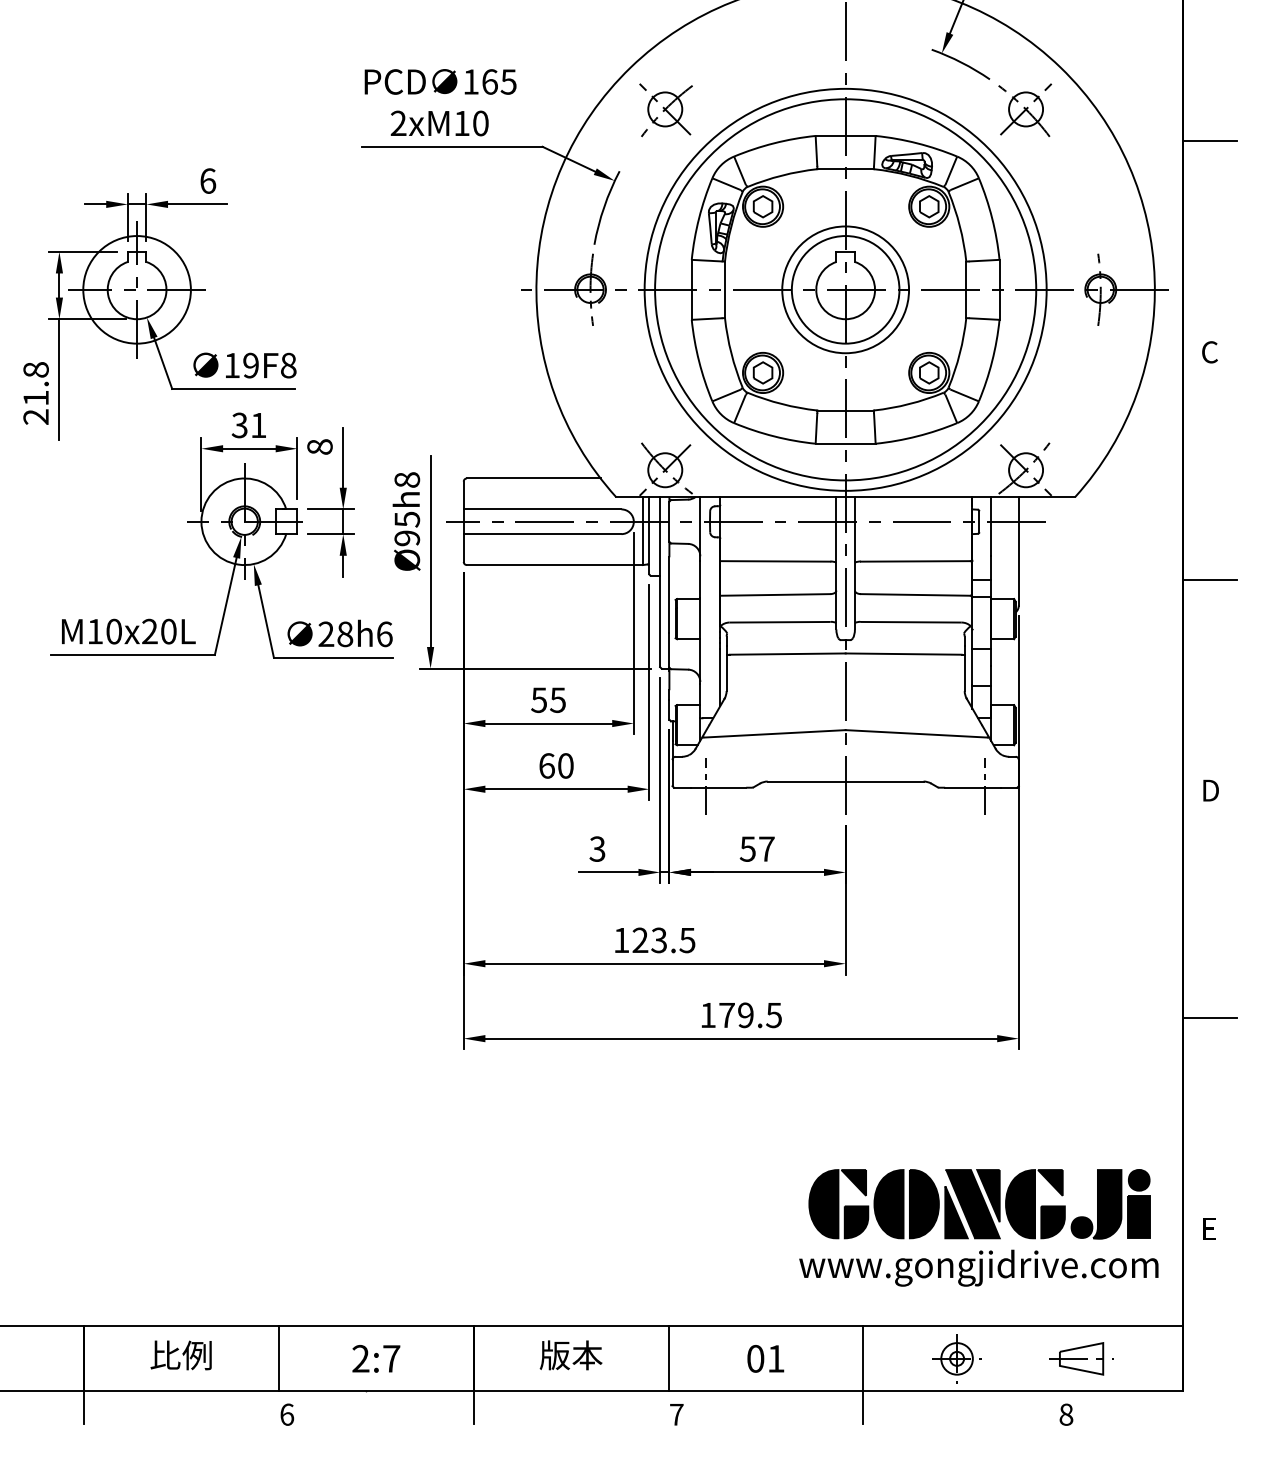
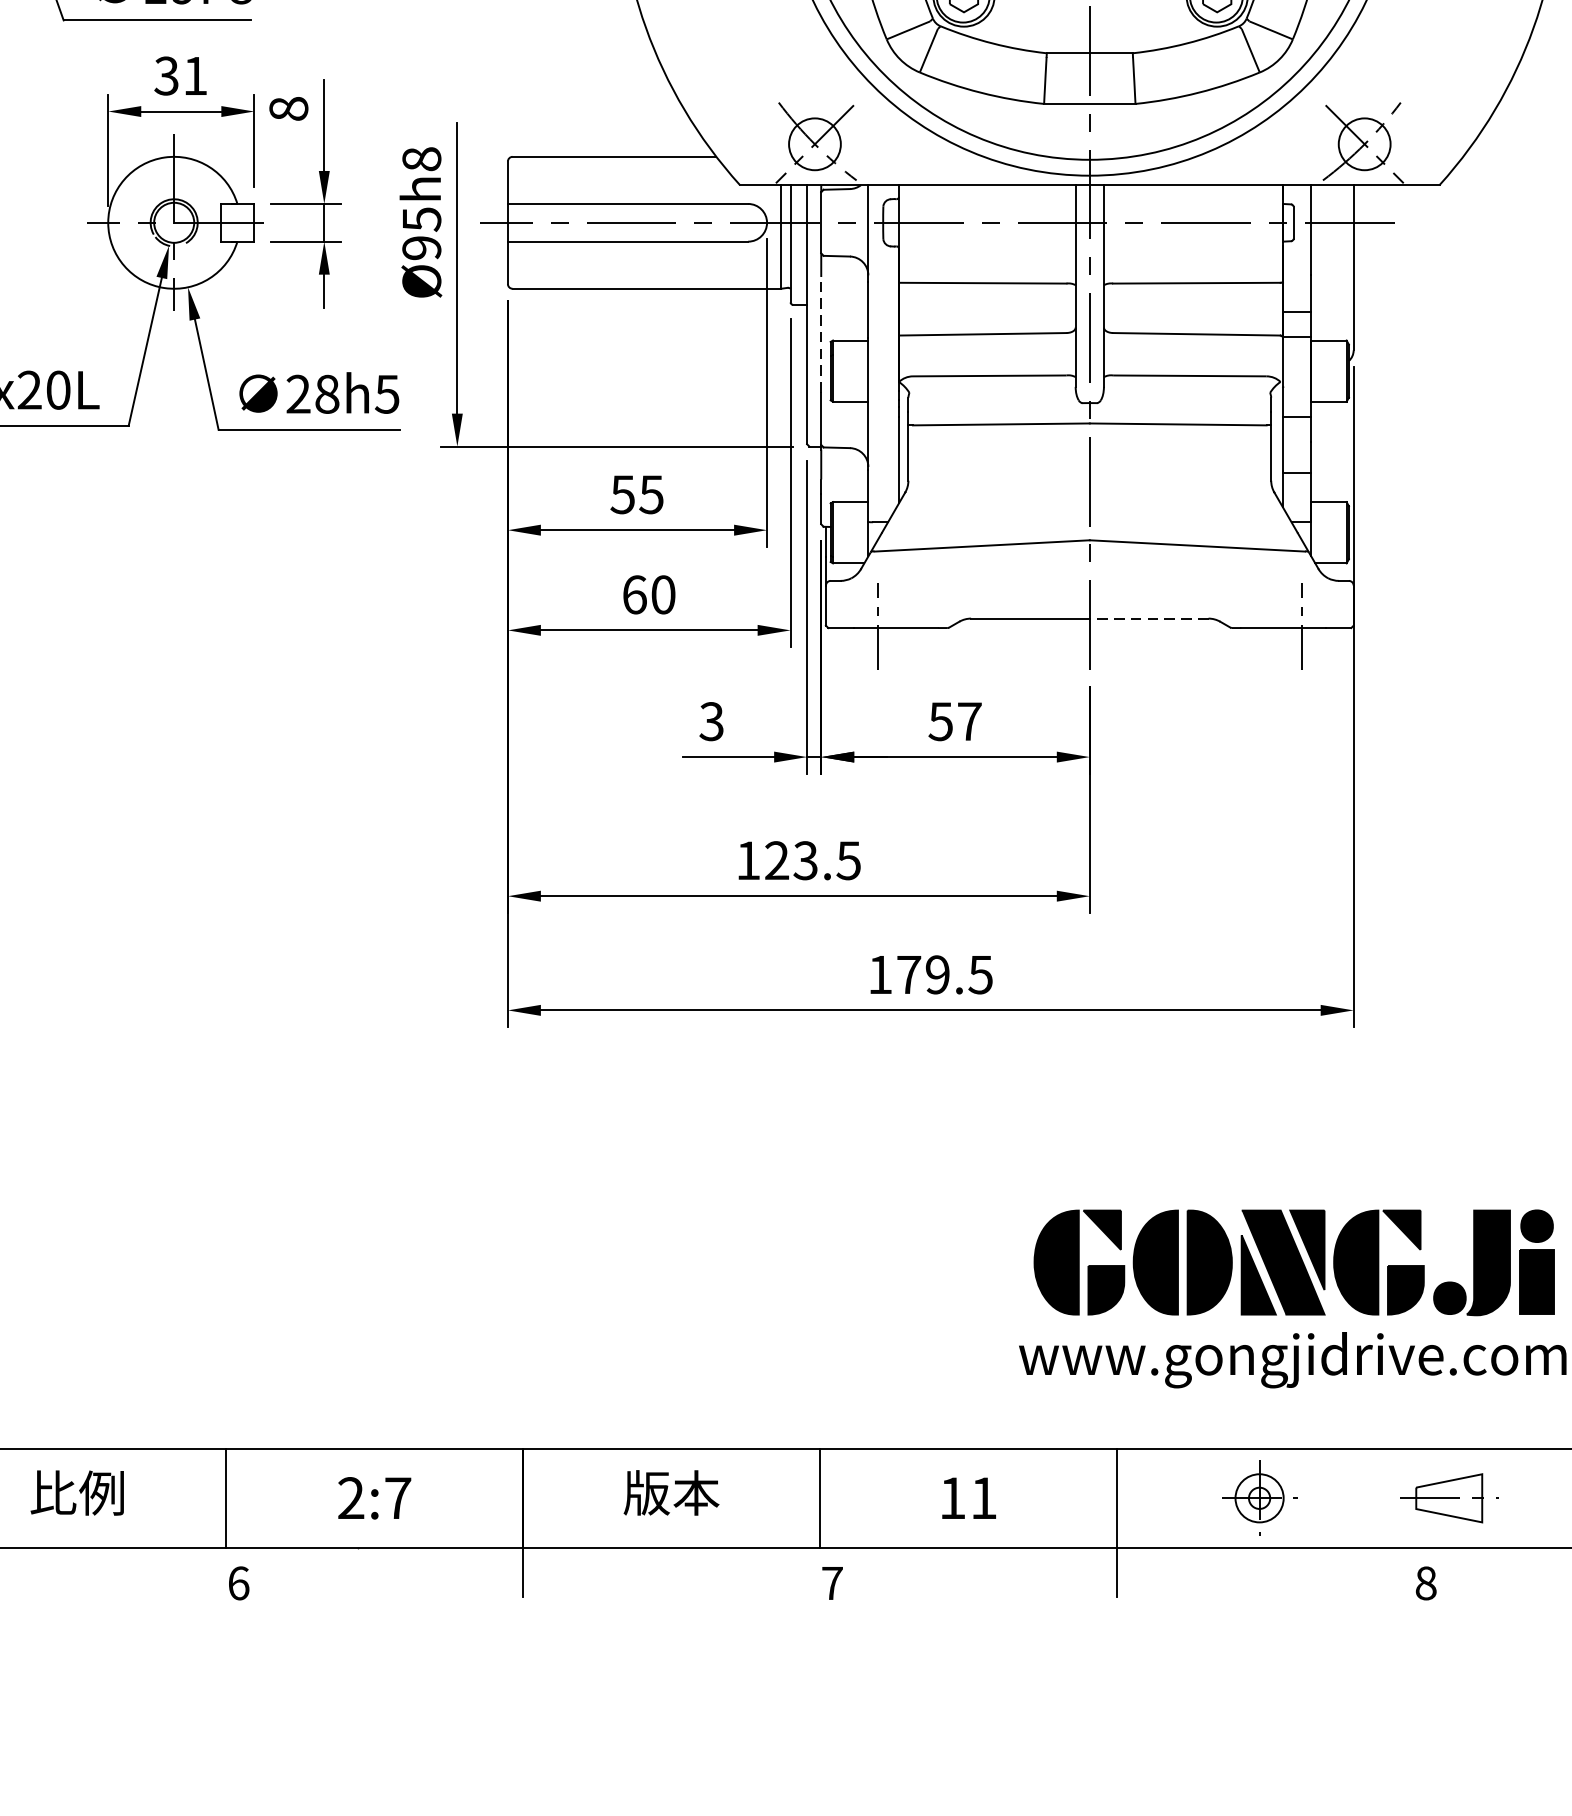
line: (669, 595) -> (821, 335), solid -> dashed
text: (384, 634) -> (387, 394), 28h6 -> 28h5
line: (884, 781) -> (1148, 618), solid -> dashed
text: (755, 1358) -> (952, 1497), 01 -> 11

